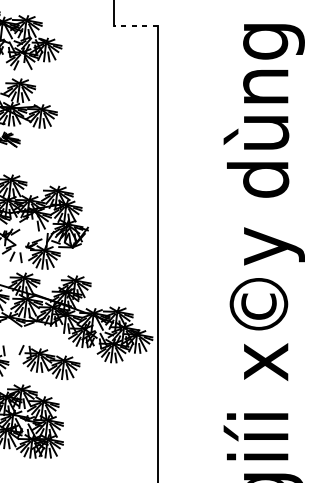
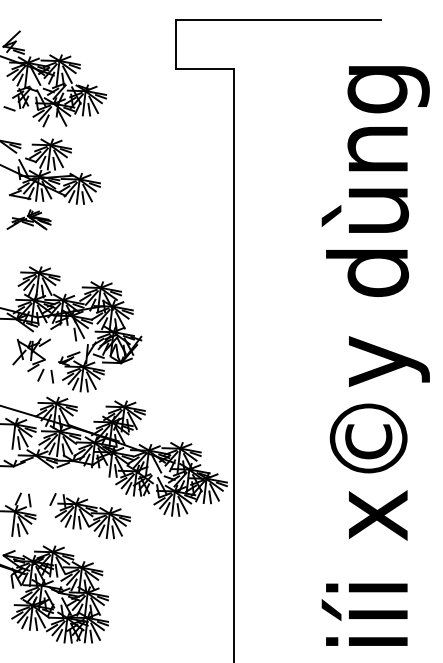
line: (135, 25) -> (204, 68), dashed -> solid

